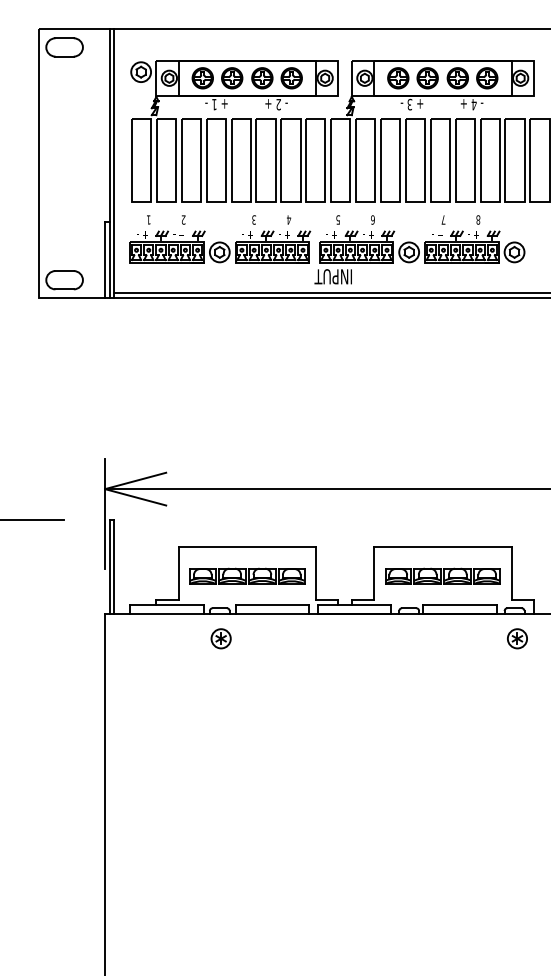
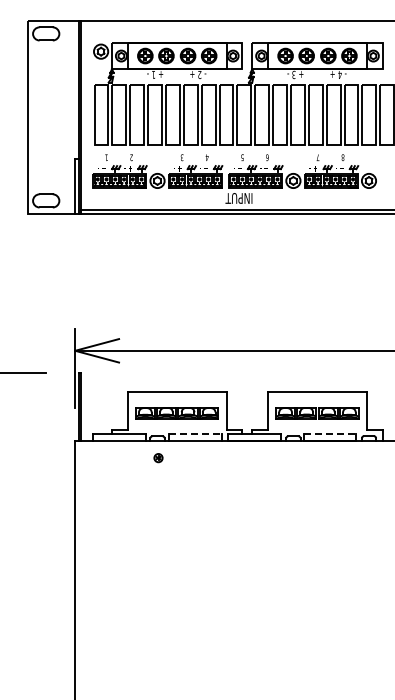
line: (272, 605) -> (195, 434), solid -> dashed
line: (460, 605) -> (330, 434), solid -> dashed
part: (221, 637) -> (158, 457), size x0.6
part: (516, 637) -> (370, 457), removed

